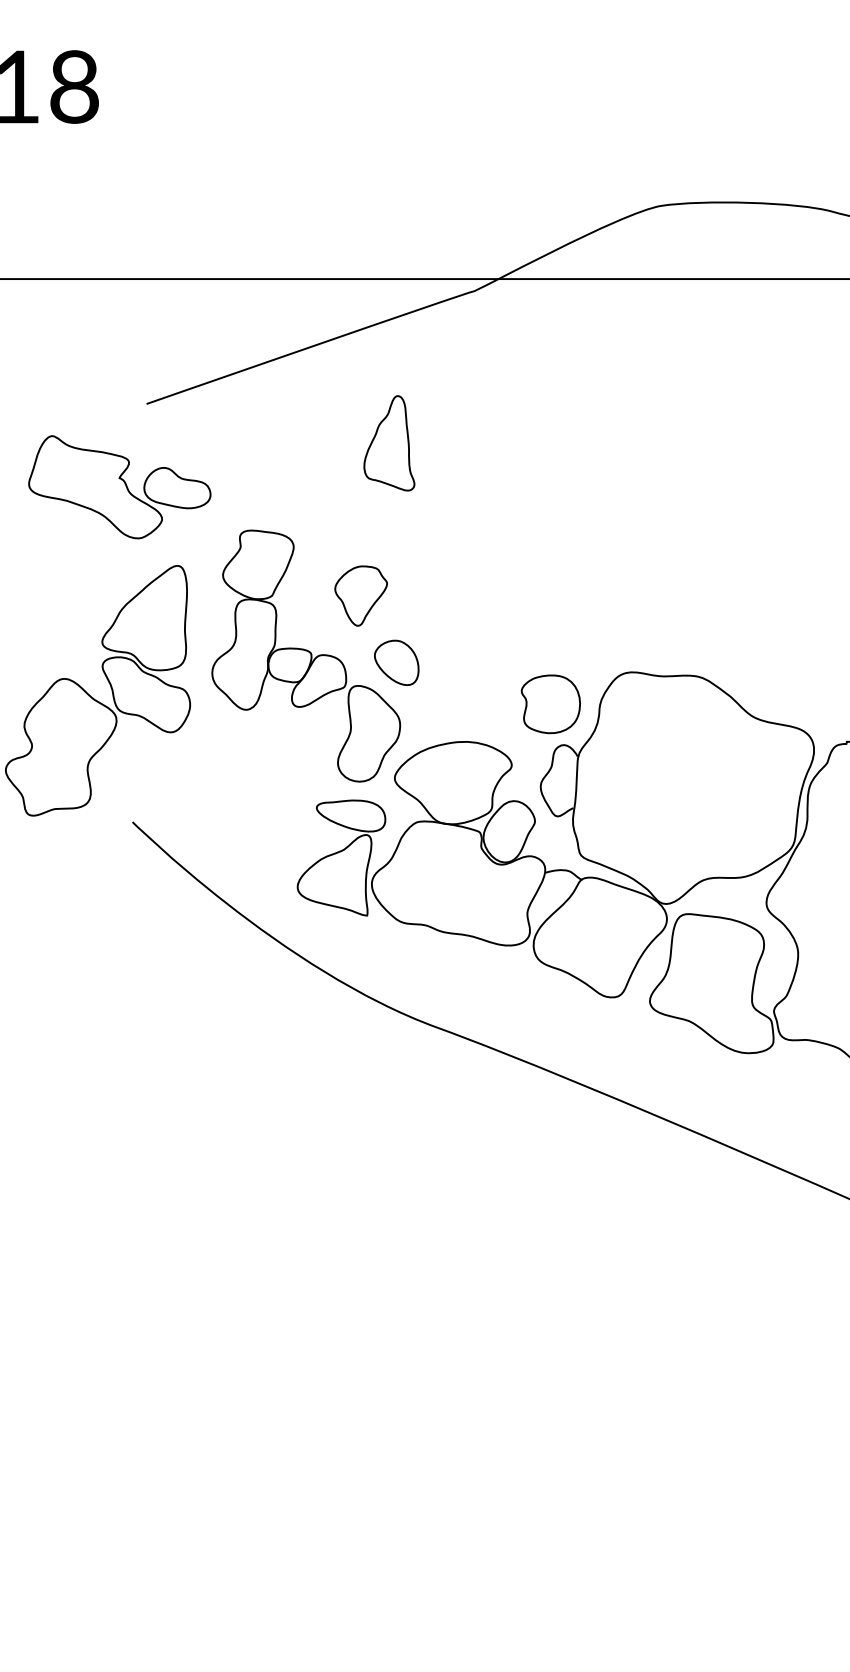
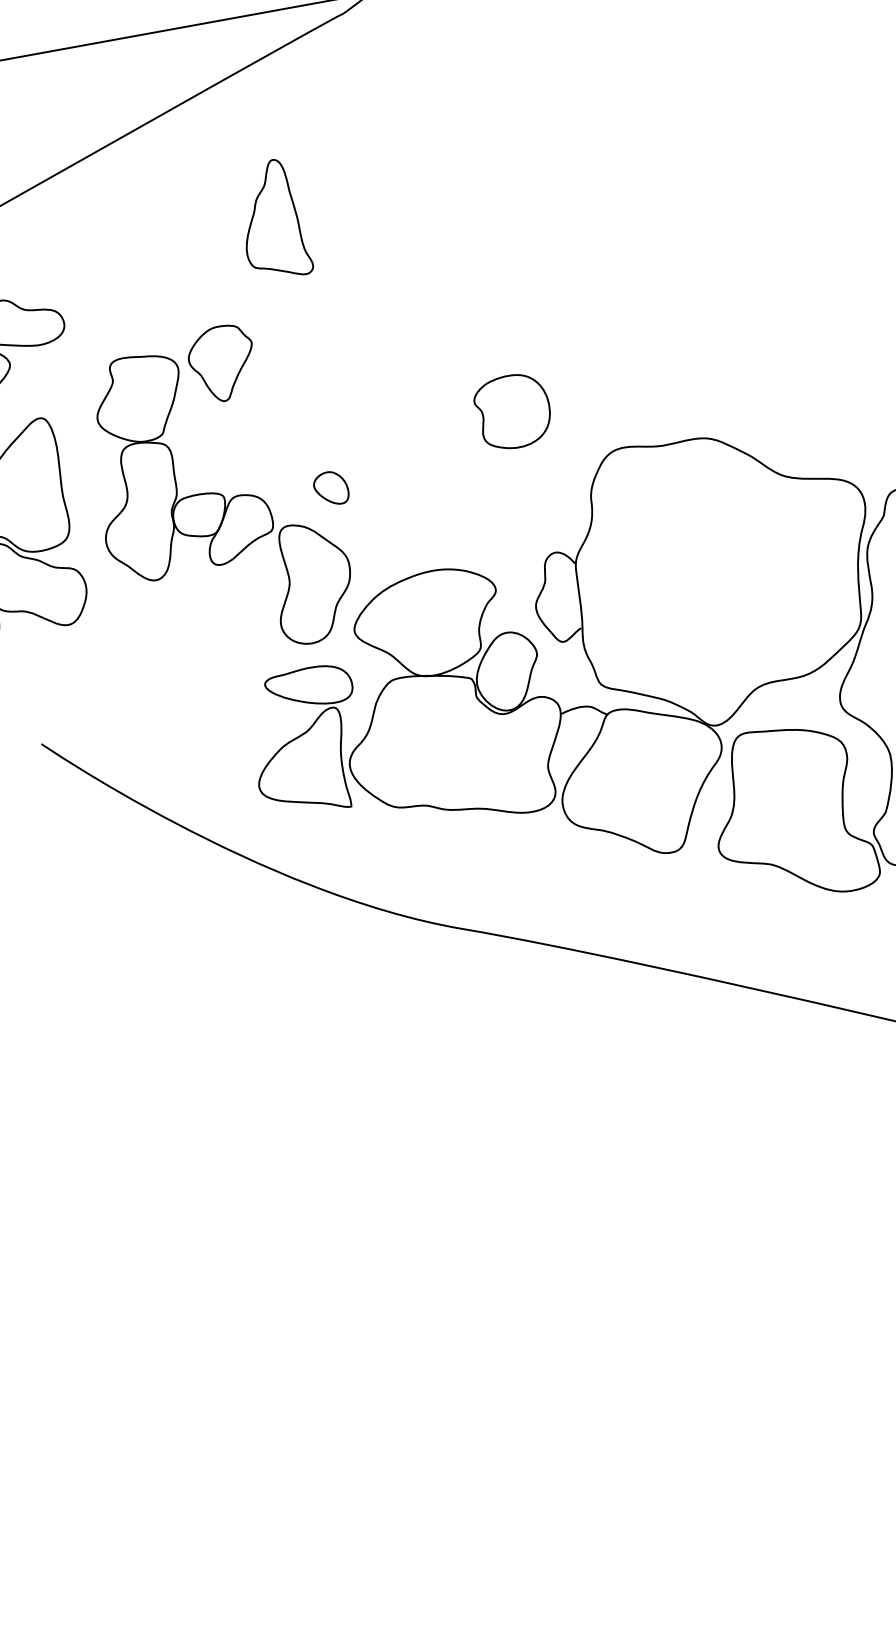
part: (360, 595) -> (221, 363), moved
part: (396, 662) -> (330, 488), size x0.6
part: (550, 704) -> (512, 412), moved

